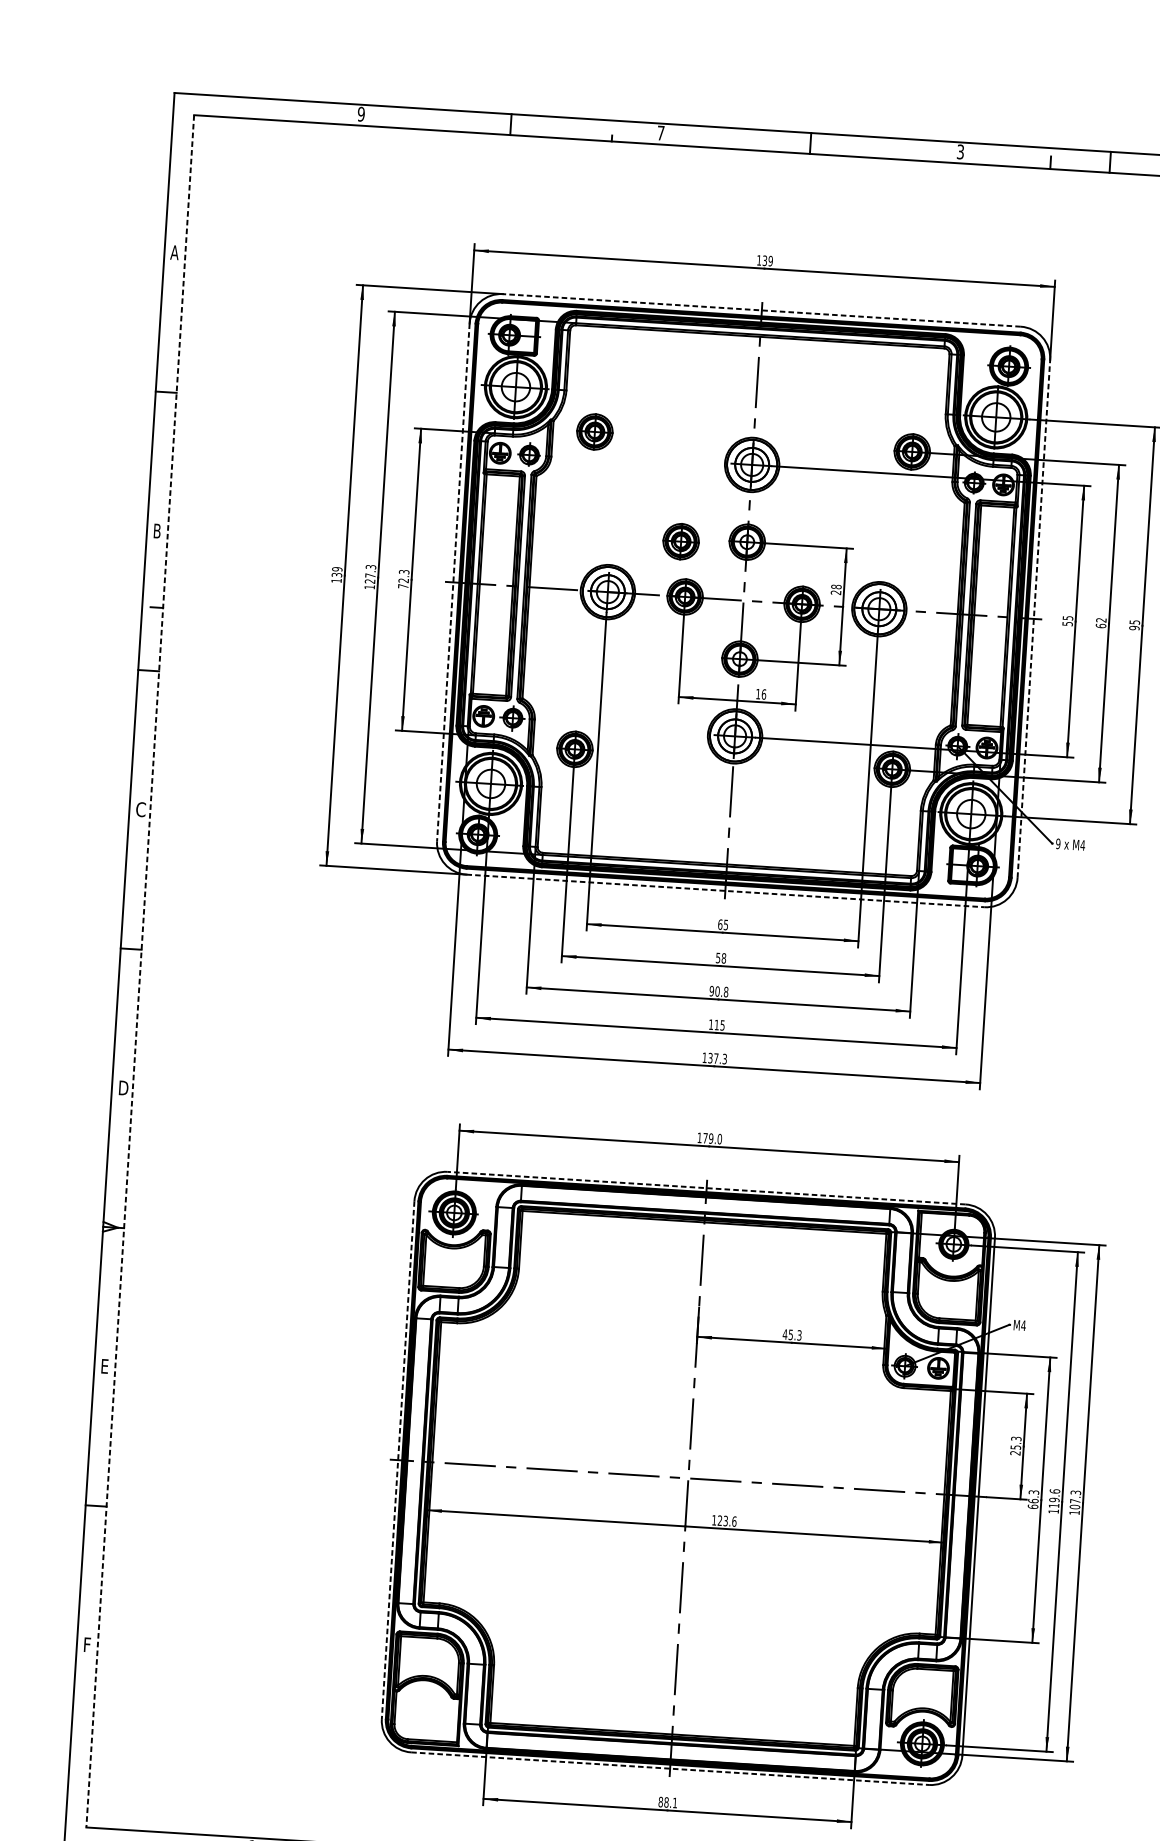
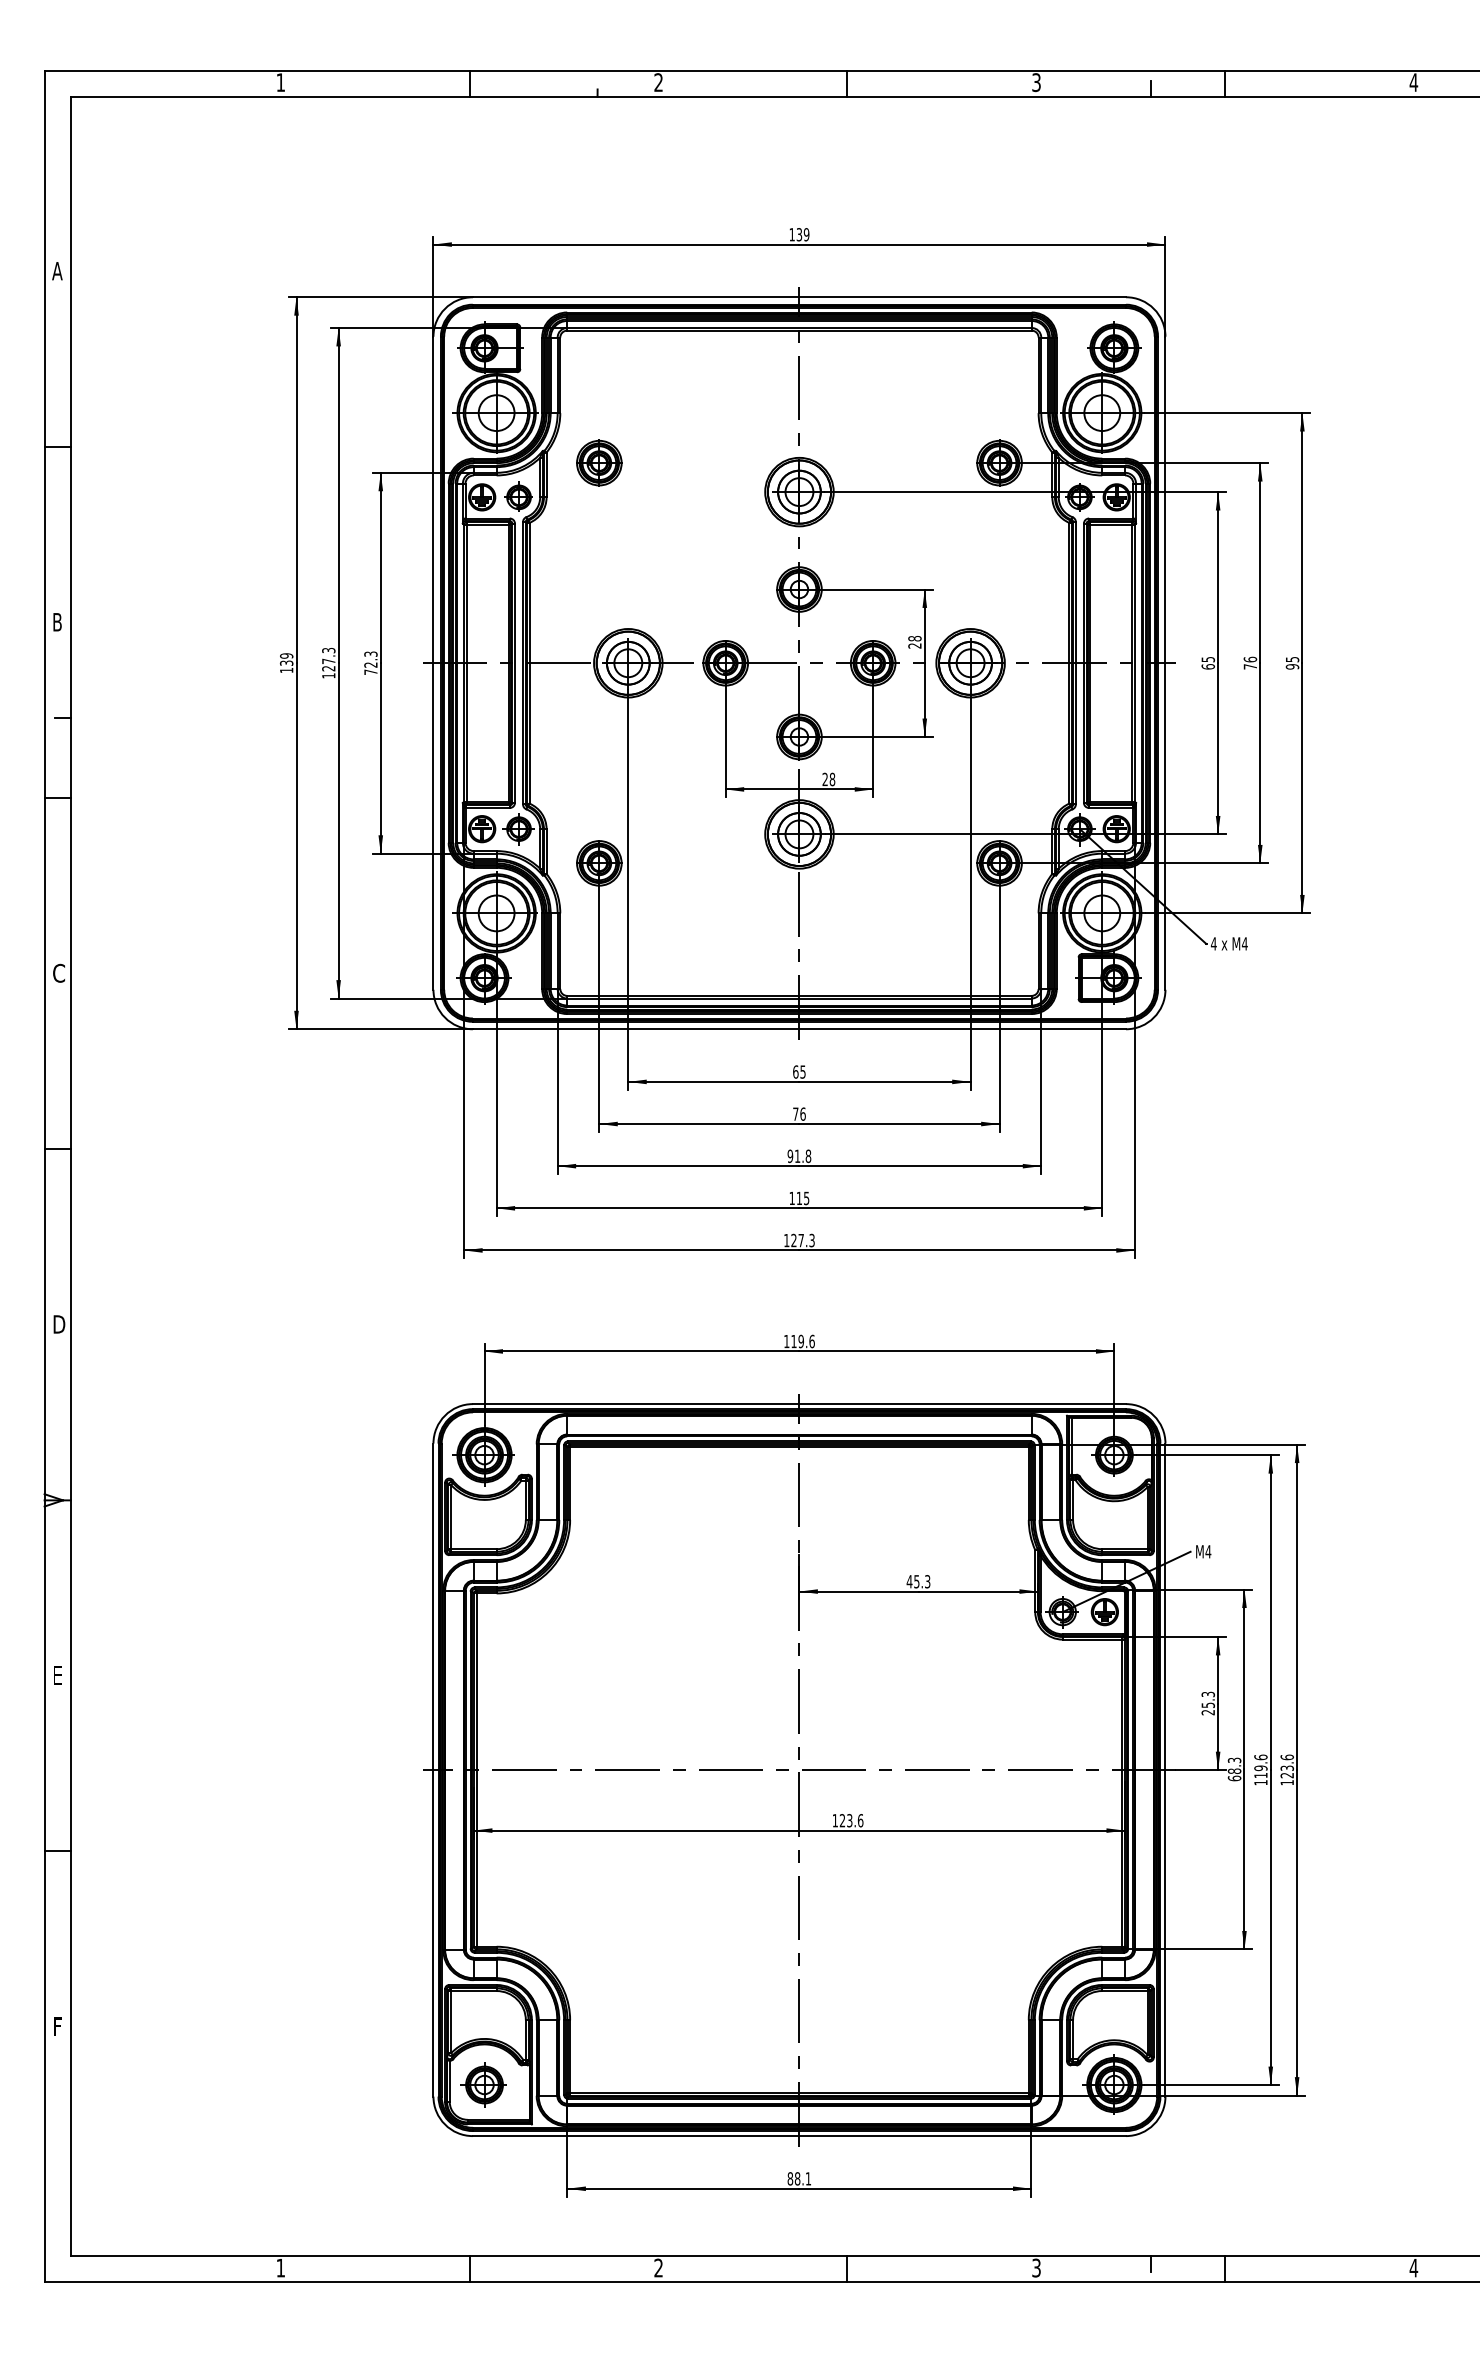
text: (361, 114) -> (280, 82), 9 -> 1
text: (660, 133) -> (658, 82), 7 -> 2
line: (761, 310) -> (799, 297), dashed -> solid
part: (681, 541) -> (716, 593), removed
line: (453, 582) -> (433, 663), dashed -> solid
line: (1033, 619) -> (1165, 663), dashed -> solid
text: (1101, 622) -> (1250, 662), 62 -> 76
text: (1067, 623) -> (1207, 666), 55 -> 65
text: (760, 693) -> (828, 778), 16 -> 28
text: (1057, 843) -> (1213, 943), 9 -> 4
line: (725, 891) -> (799, 1029), dashed -> solid
text: (721, 957) -> (799, 1113), 58 -> 76
line: (139, 971) -> (70, 1176), dashed -> solid
text: (717, 991) -> (797, 1156), 90.8 -> 91.8
text: (710, 1058) -> (793, 1240), 137.3 -> 127.3
text: (712, 1138) -> (802, 1341), 179.0 -> 119.6
line: (706, 1188) -> (799, 1404), dashed -> solid
line: (398, 1460) -> (433, 1770), dashed -> solid
text: (1074, 1499) -> (1286, 1766), 107.3 -> 123.6
text: (1033, 1501) -> (1234, 1771), 66.3 -> 68.3
part: (422, 1711) -> (483, 2084), added
line: (670, 1768) -> (799, 2136), dashed -> solid

